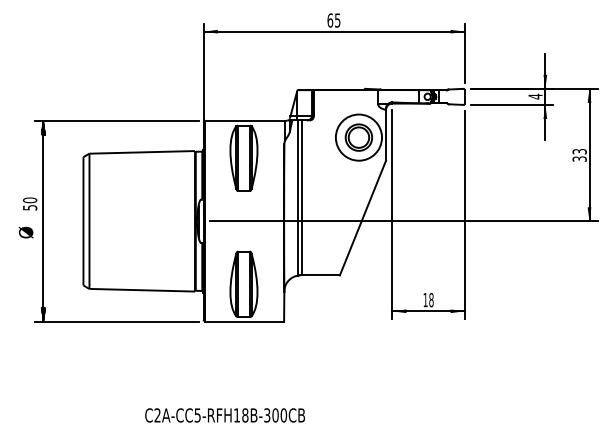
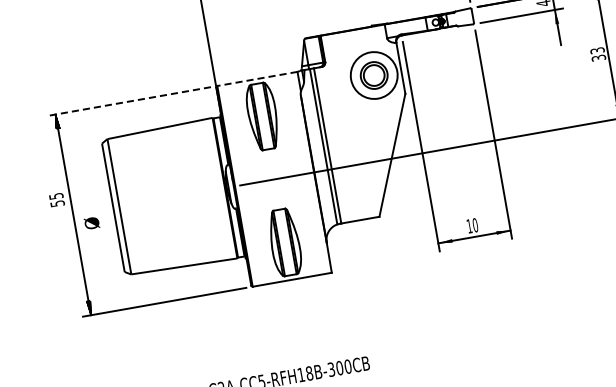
line: (117, 120) -> (129, 100), solid -> dashed
line: (244, 120) -> (256, 78), solid -> dashed
text: (29, 200) -> (55, 196), 50 -> 55
text: (25, 232) -> (91, 223), moved
text: (431, 299) -> (475, 224), 18 -> 10

